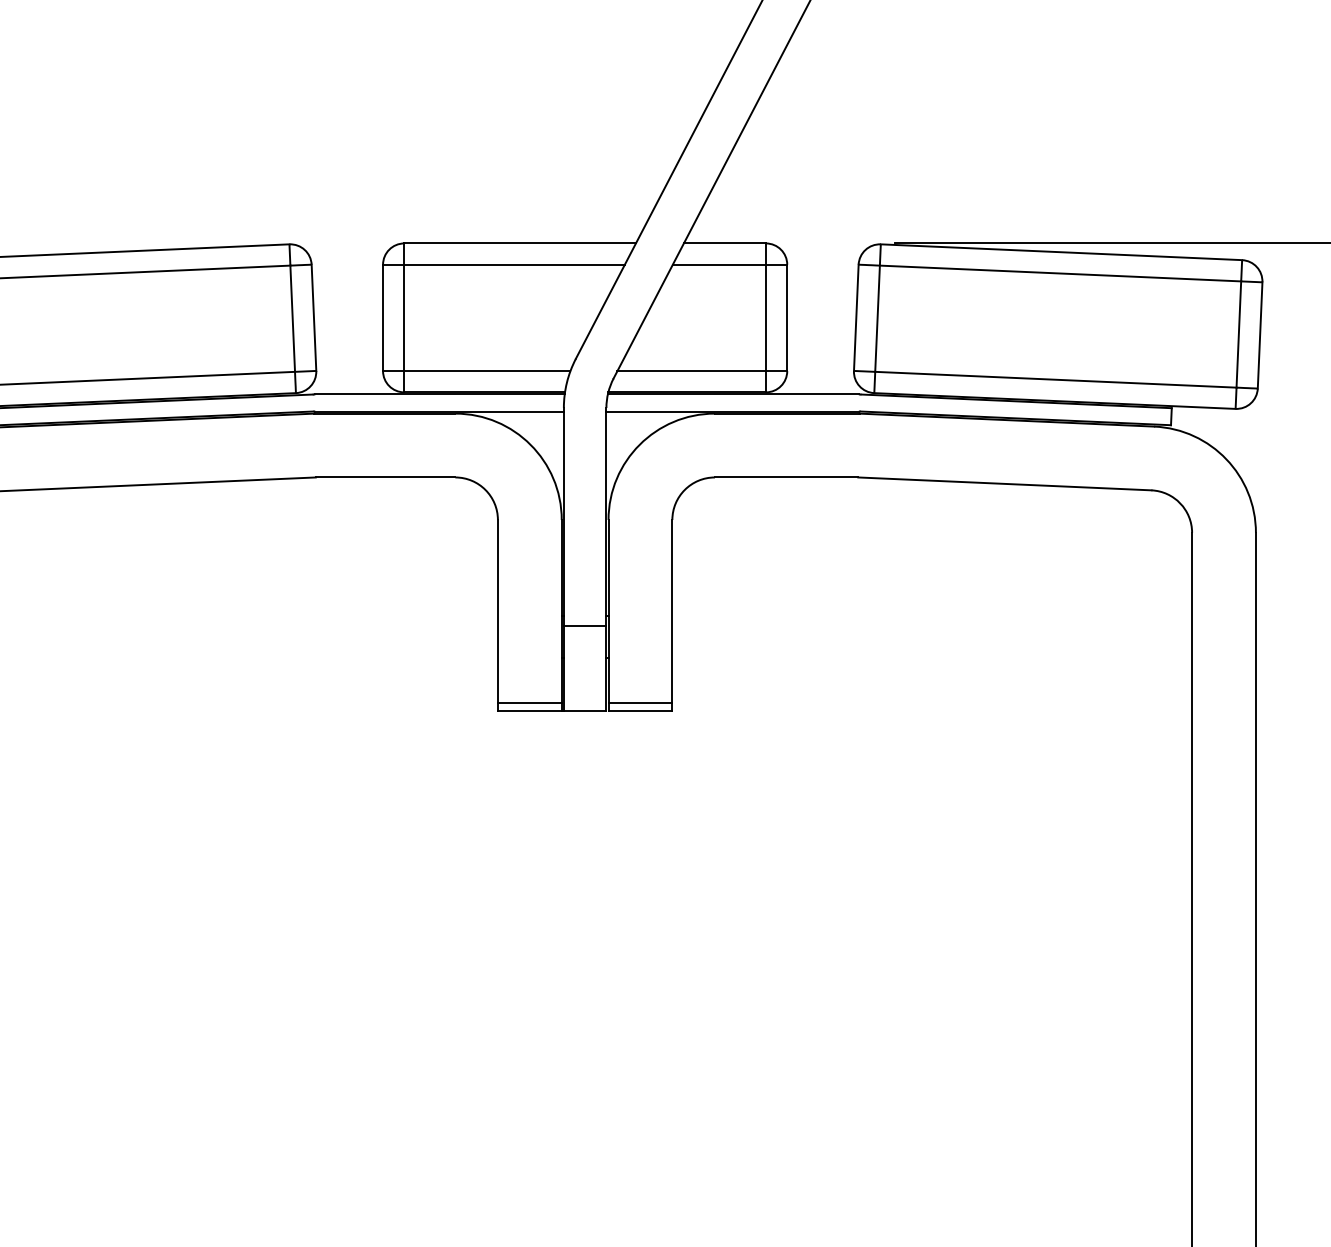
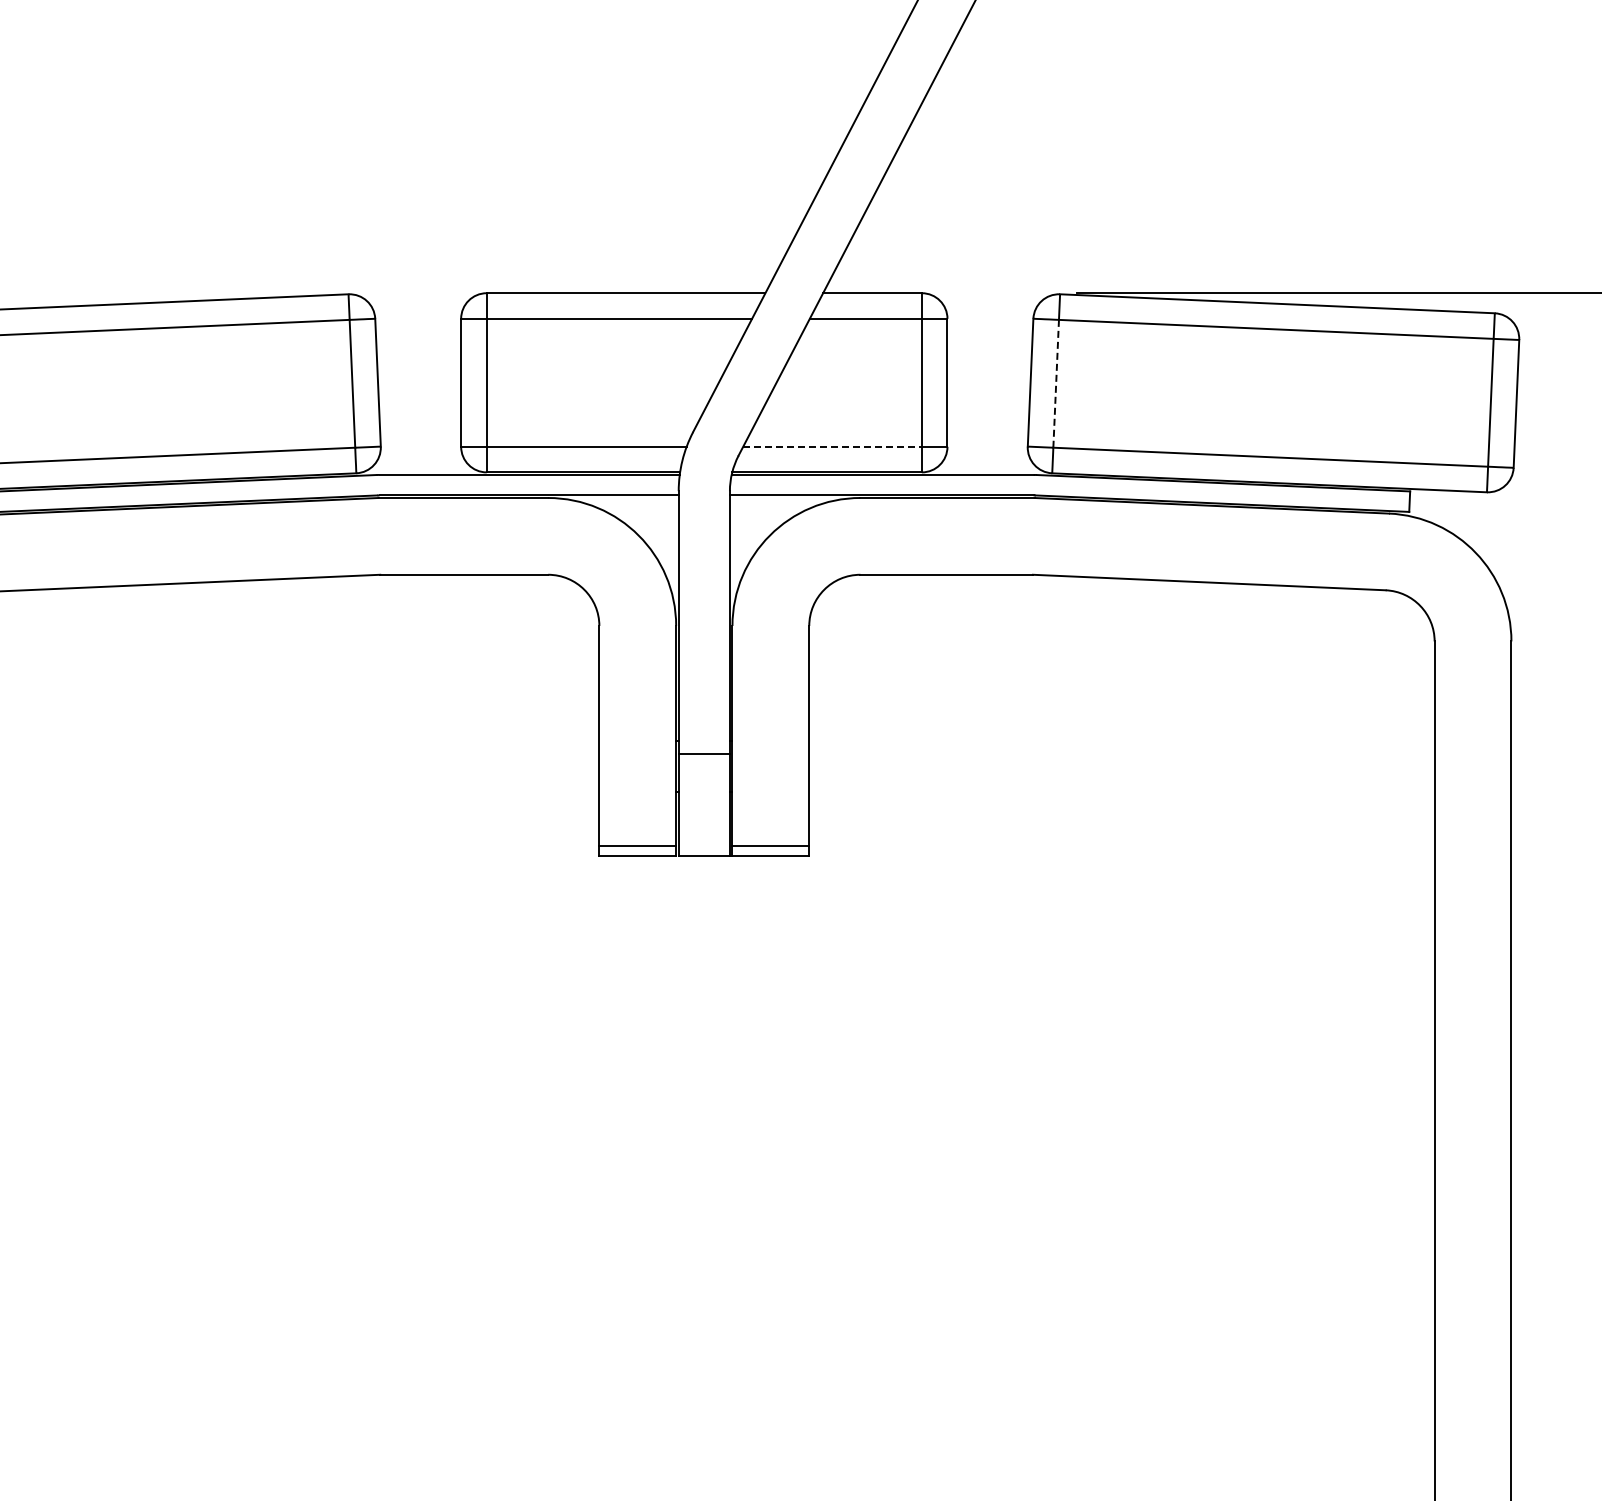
line: (877, 318) -> (1056, 383), solid -> dashed
line: (692, 370) -> (833, 446), solid -> dashed

